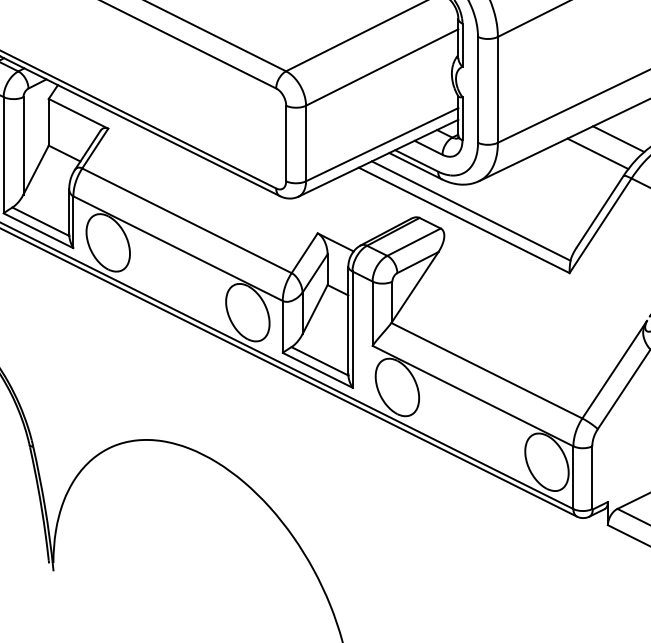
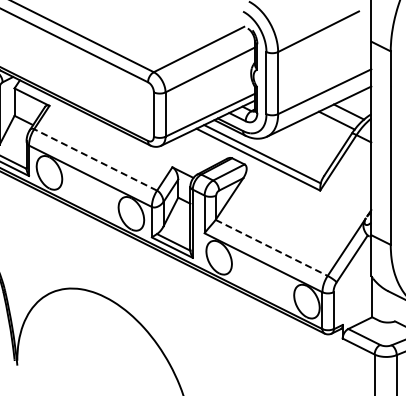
line: (186, 220) -> (95, 159), solid -> dashed
line: (486, 370) -> (271, 247), solid -> dashed

